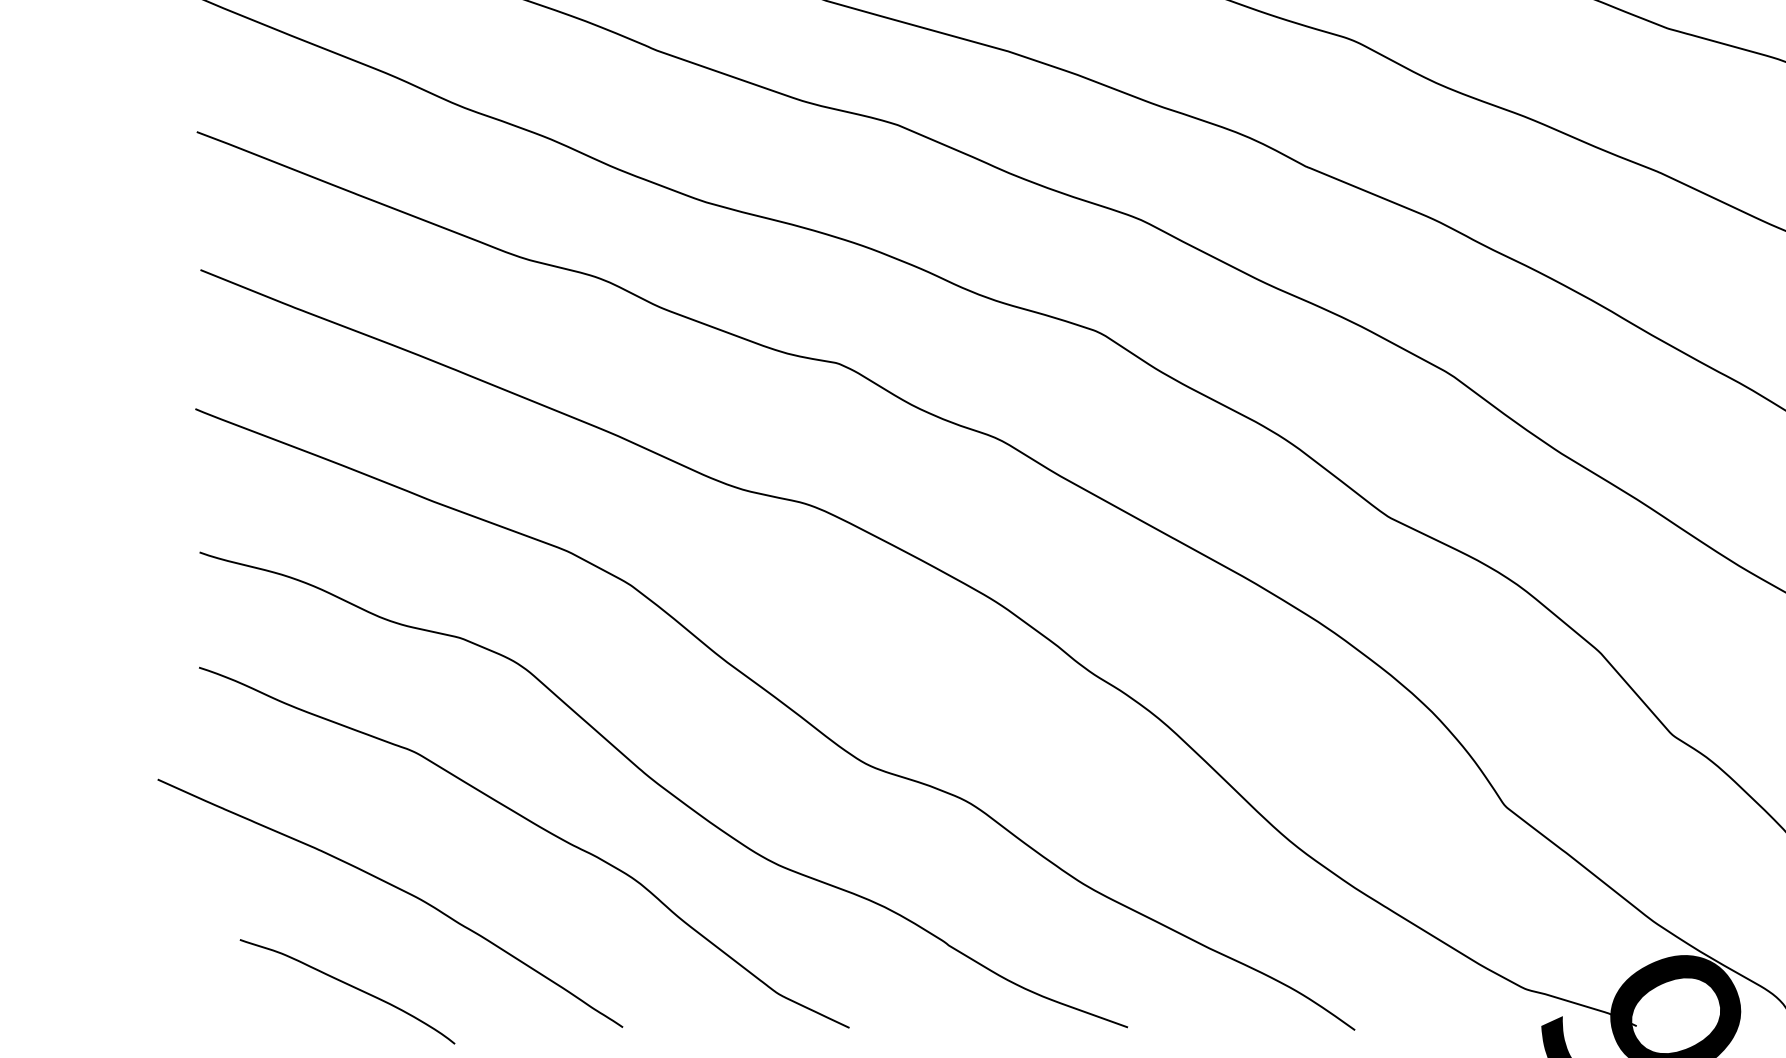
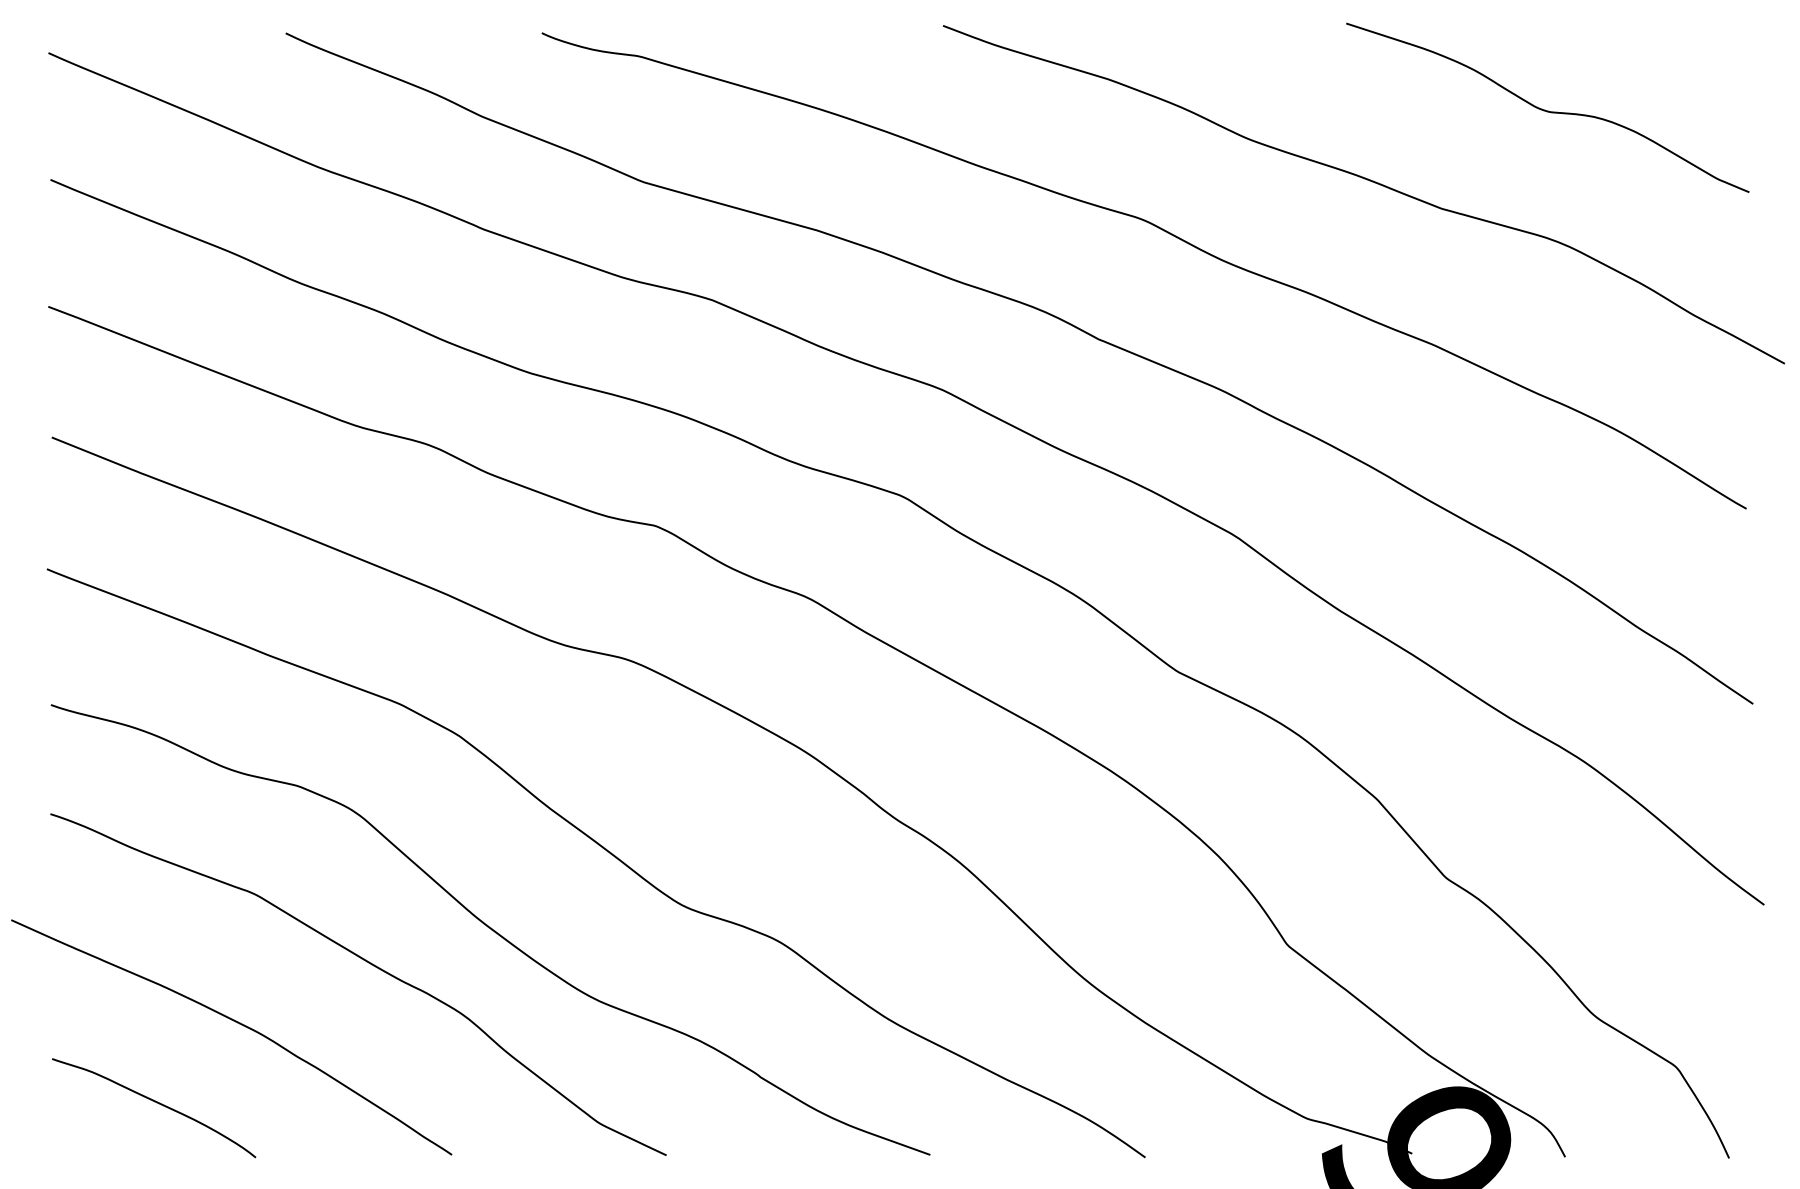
curve: (350, 986) -> (156, 1103), moved

